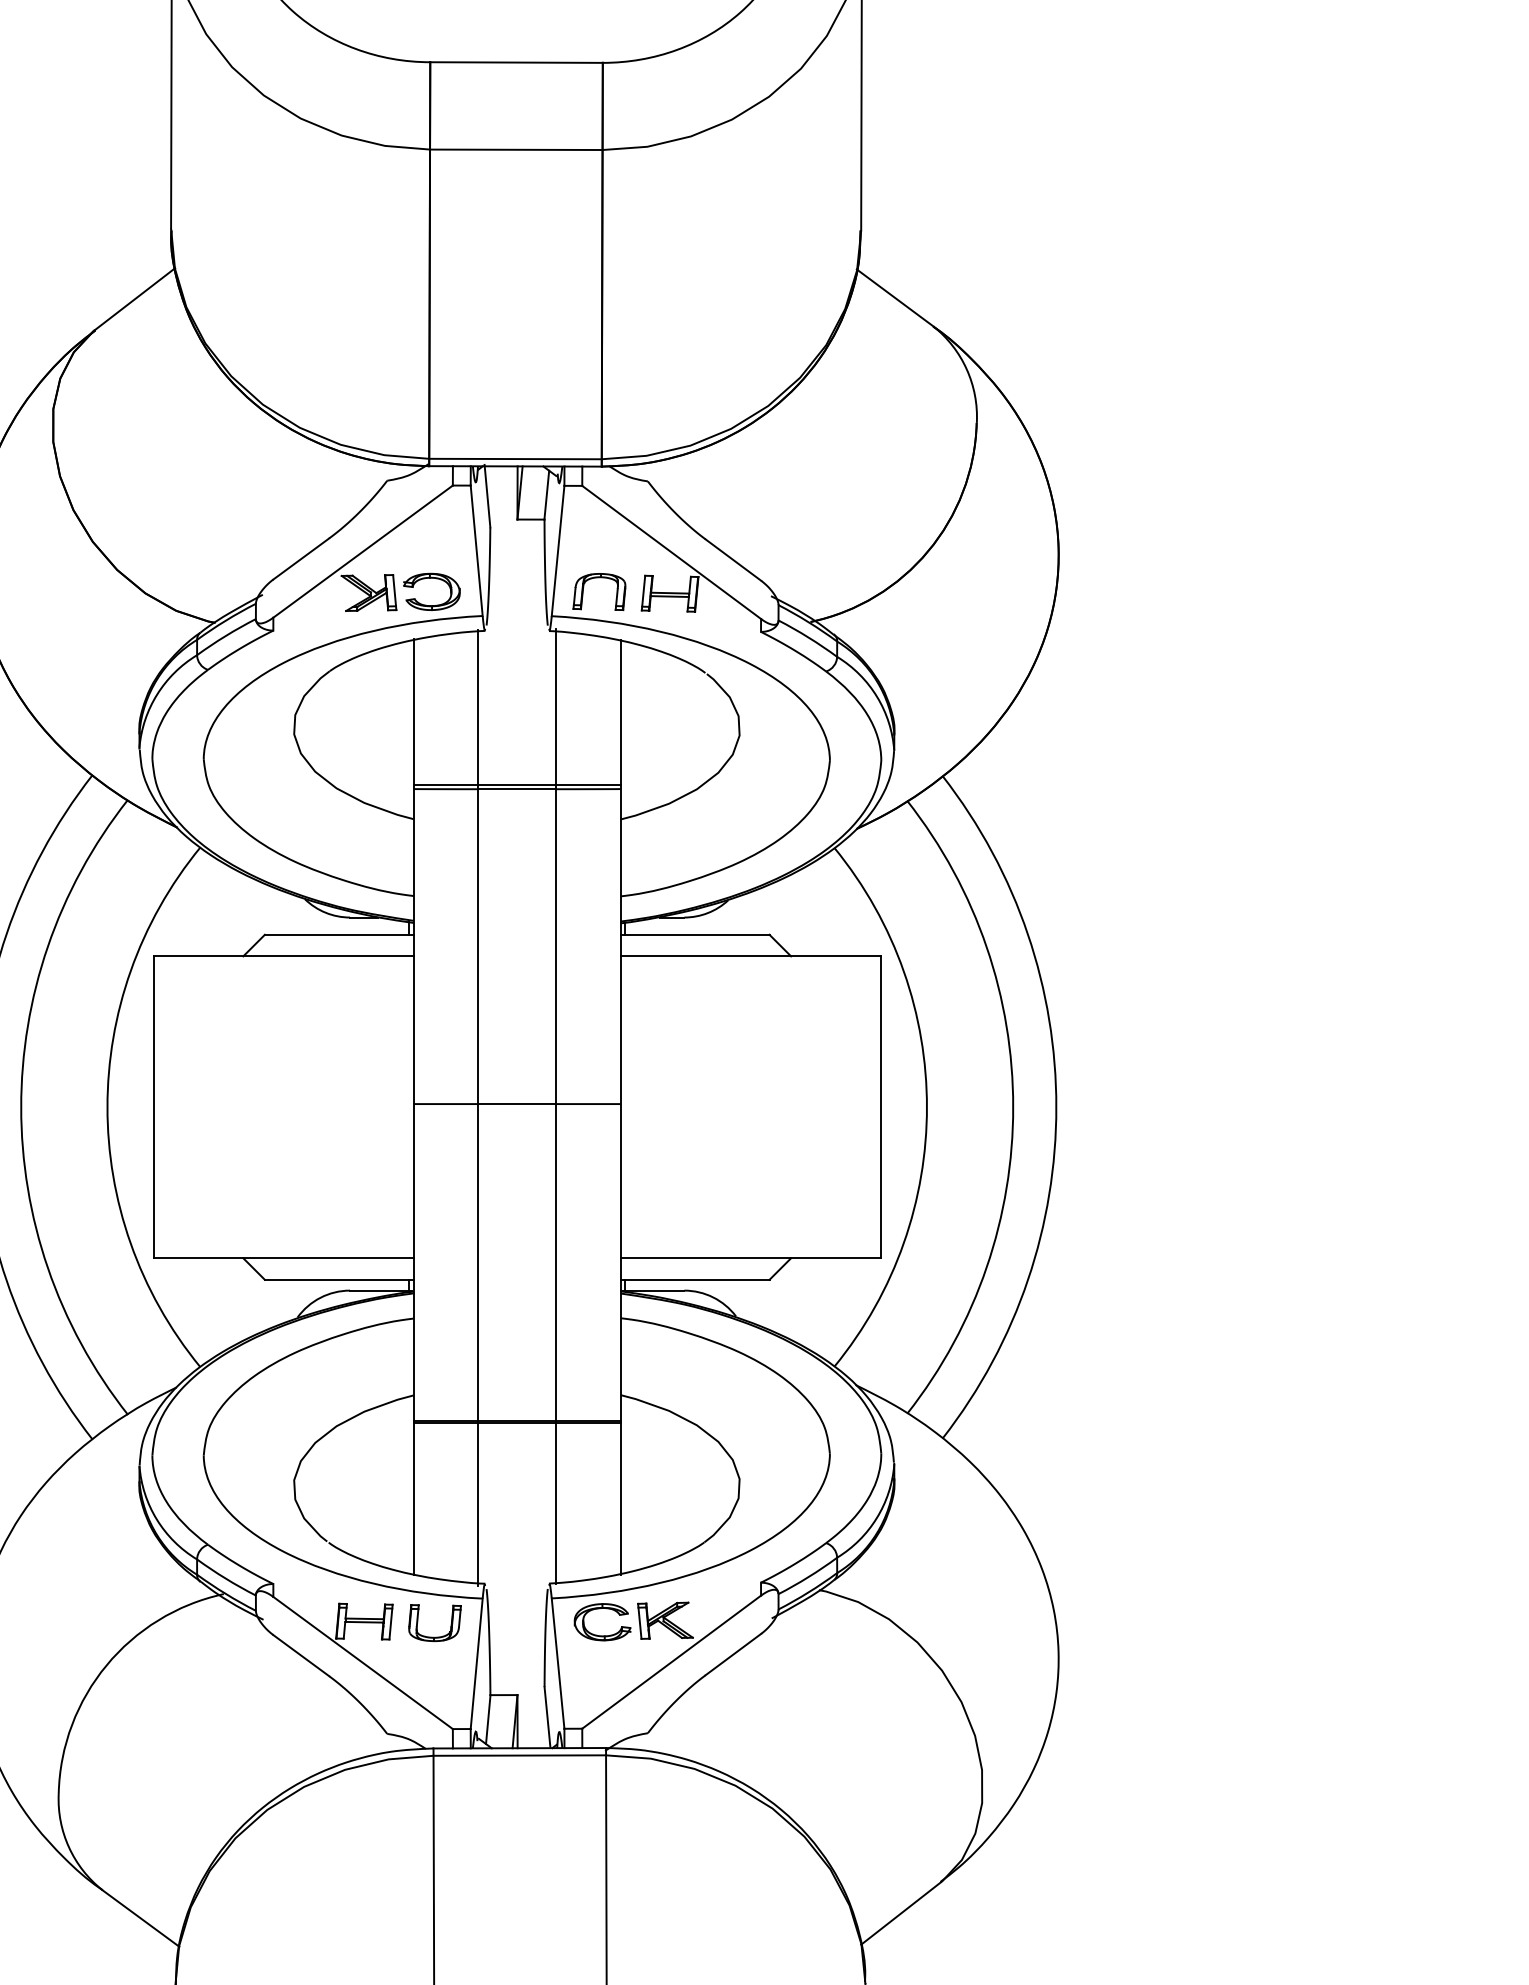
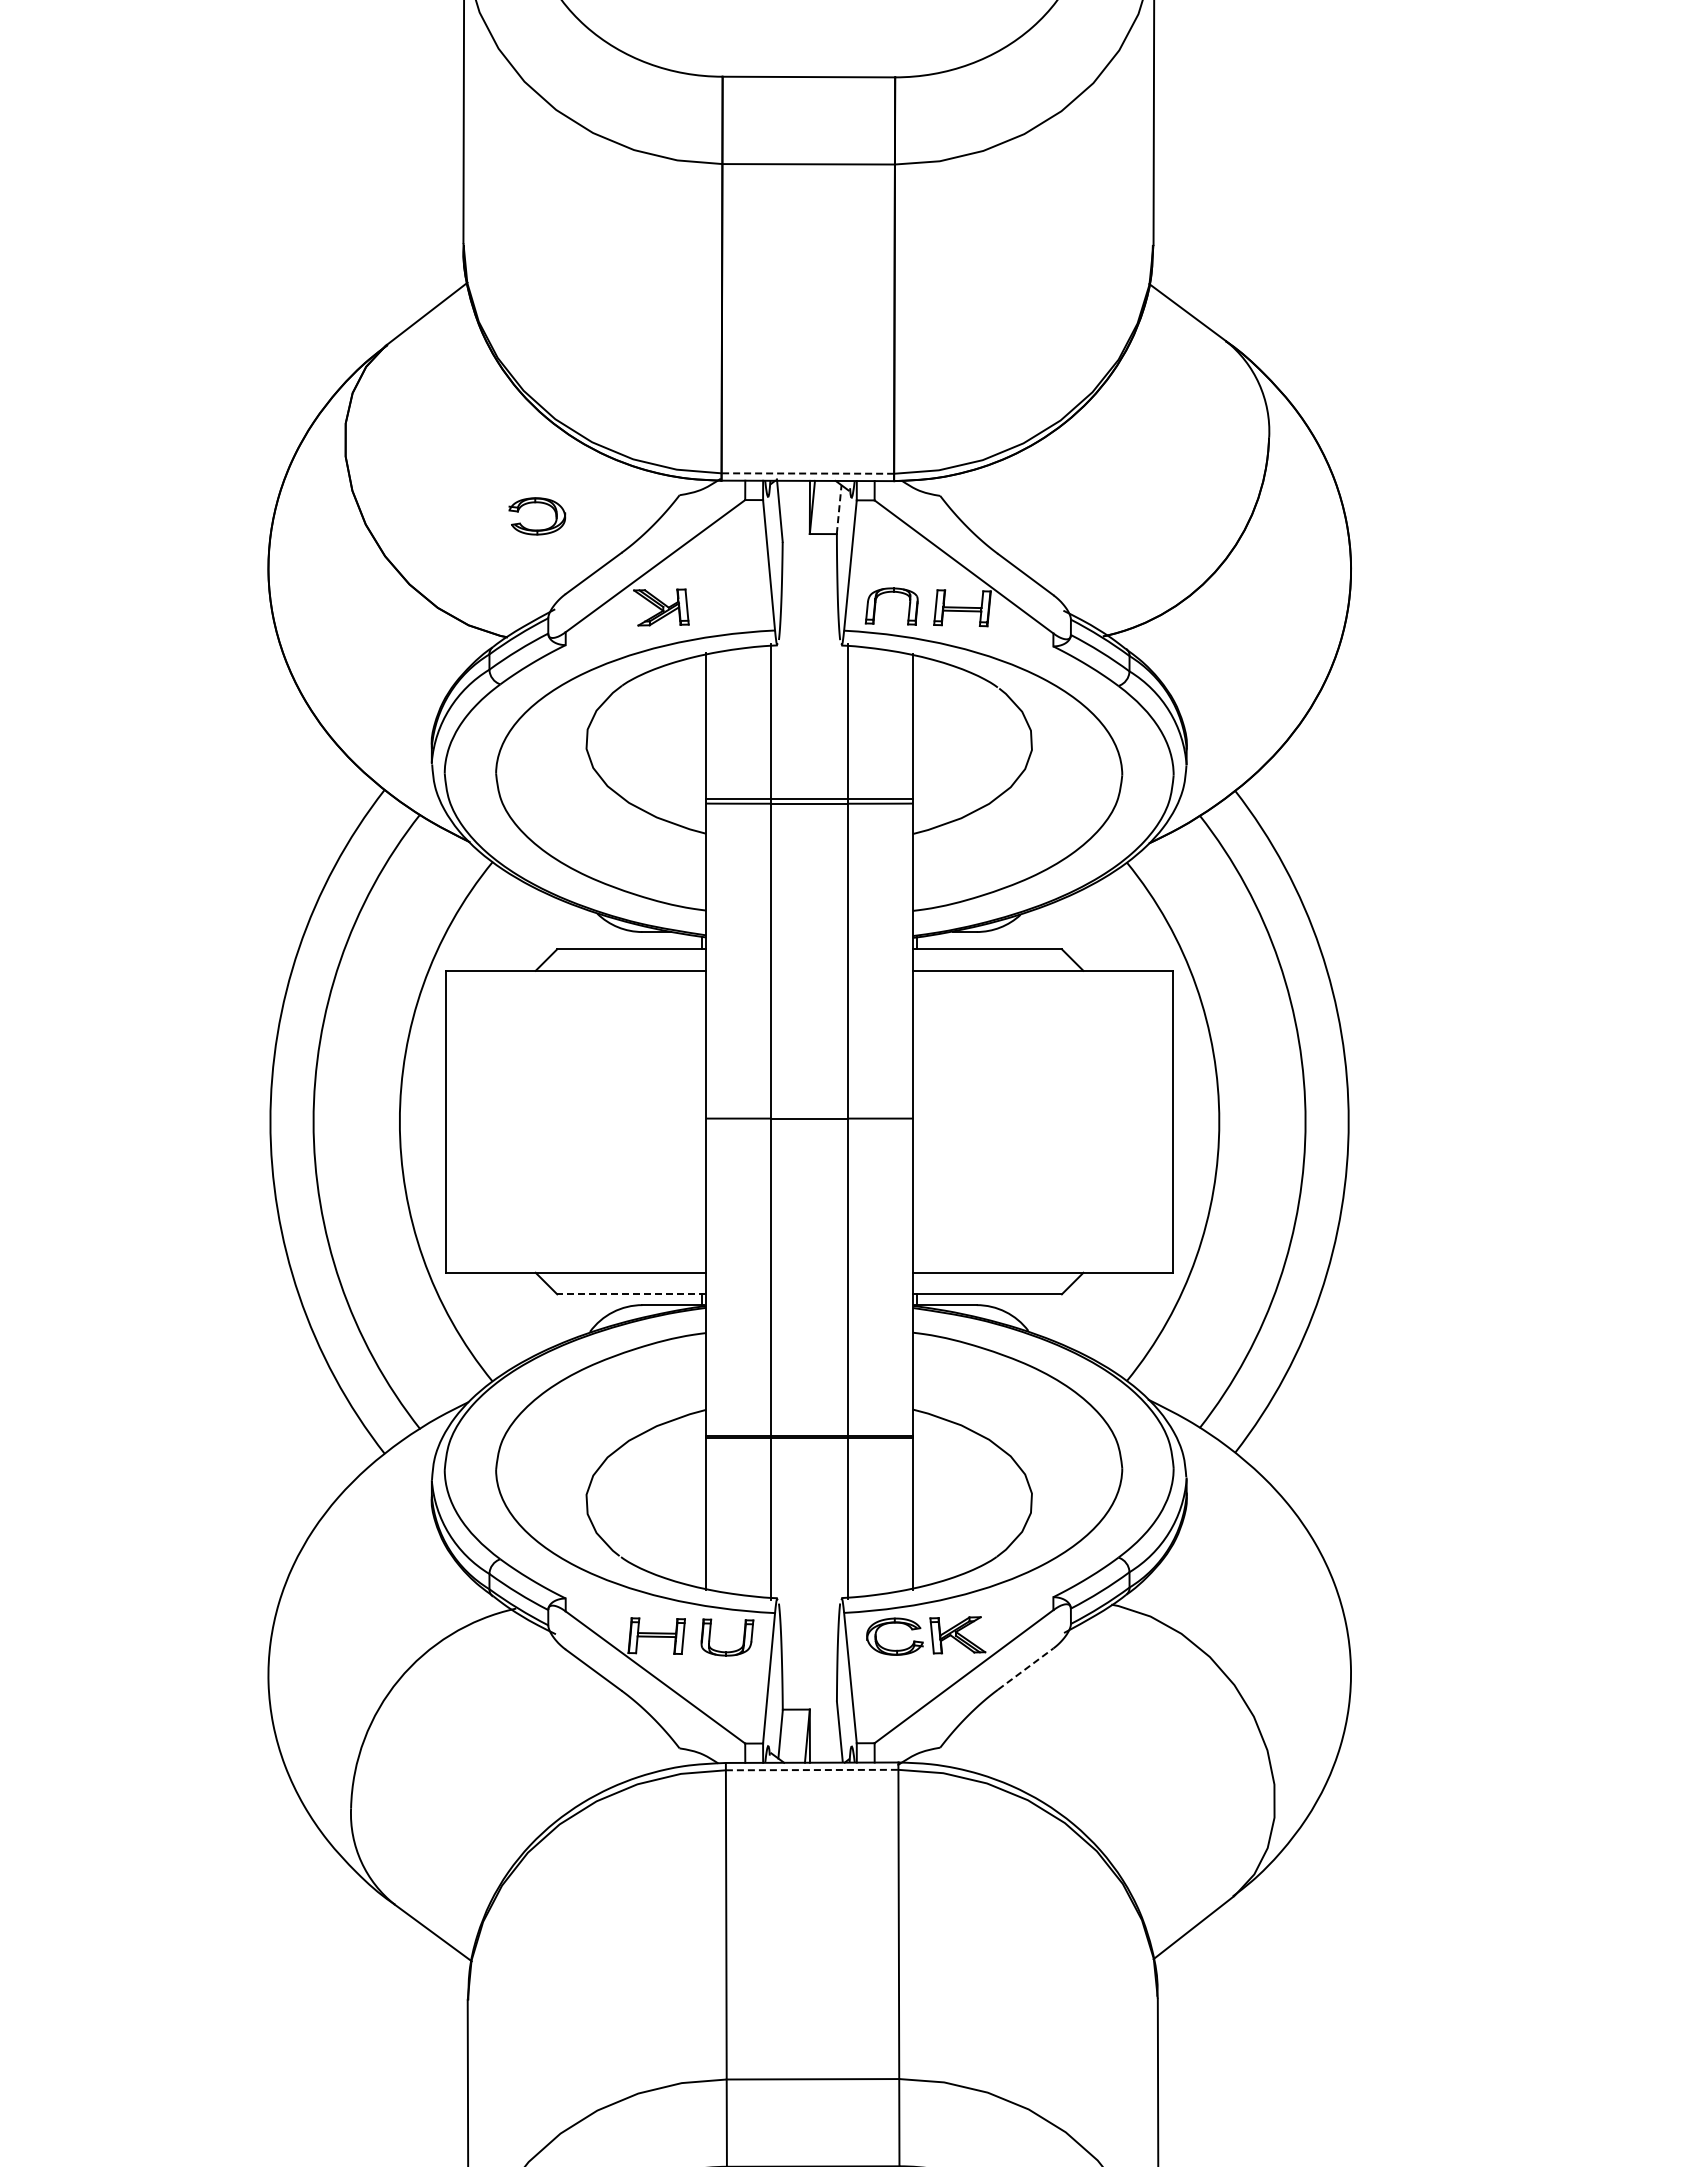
line: (515, 459) -> (807, 473), solid -> dashed
line: (547, 495) -> (839, 509), solid -> dashed
part: (432, 579) -> (537, 503), moved
line: (339, 1280) -> (631, 1294), solid -> dashed
line: (733, 1655) -> (1025, 1669), solid -> dashed
line: (520, 1756) -> (812, 1770), solid -> dashed

